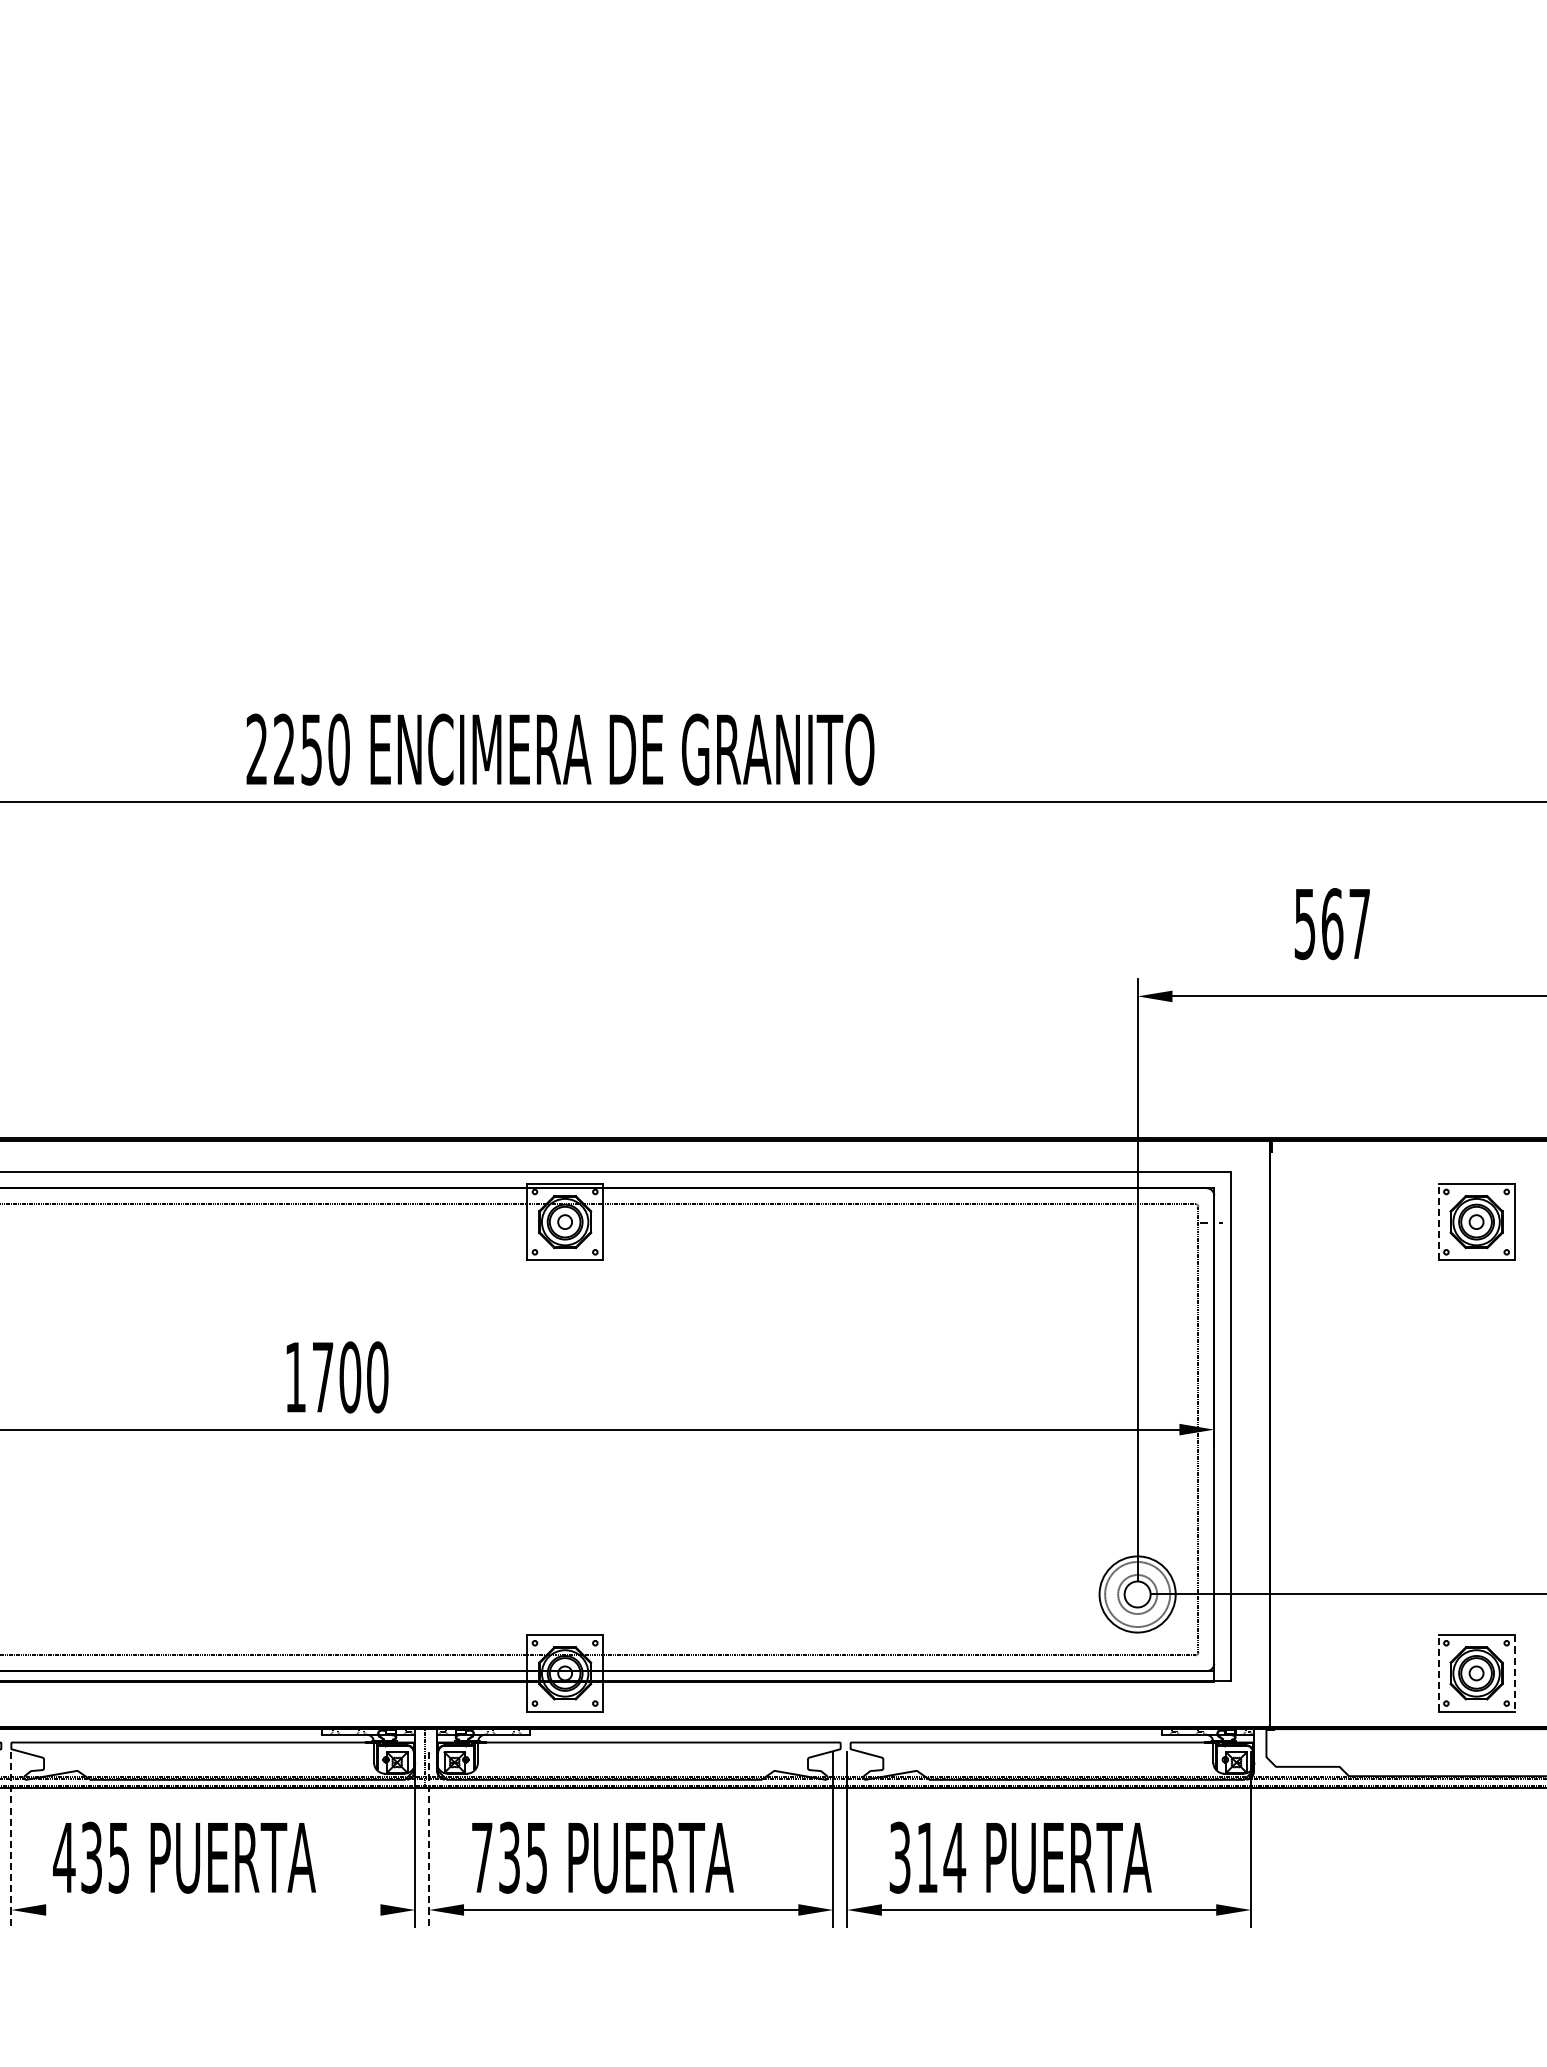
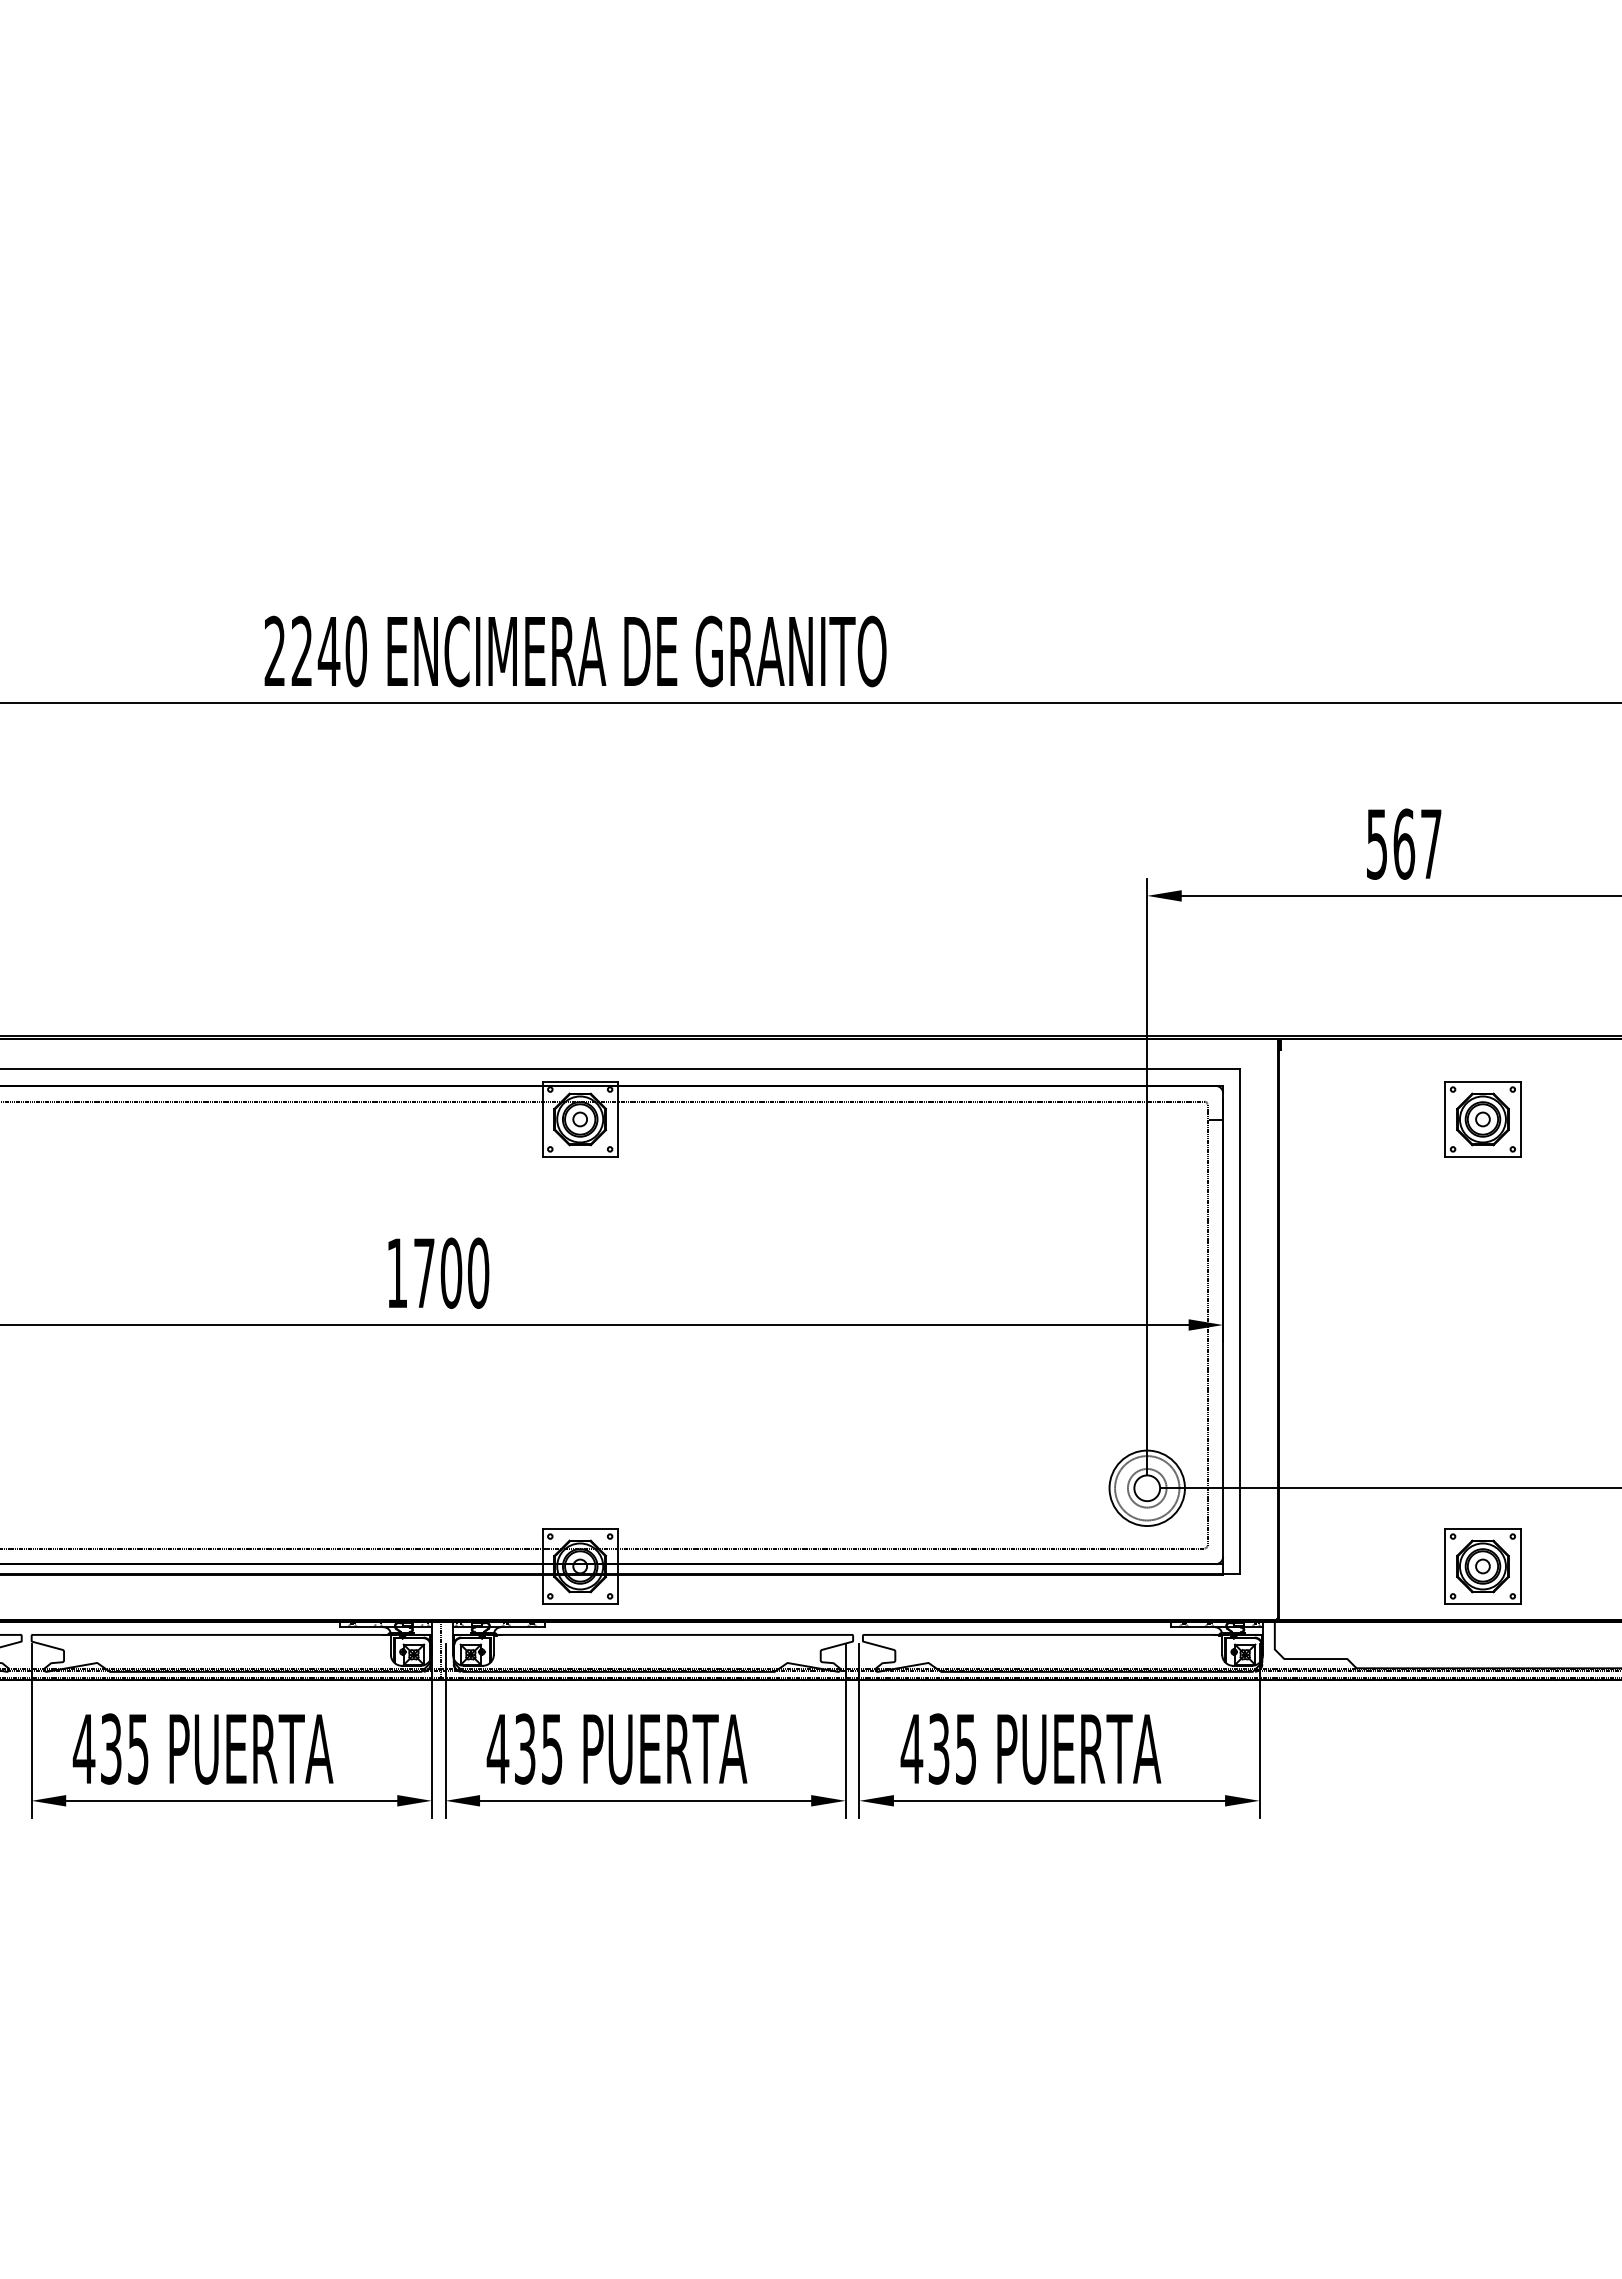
text: (311, 750) -> (328, 652), 2250 -> 2240
text: (1332, 923) -> (1404, 843), moved
line: (1438, 1222) -> (1445, 1119), dashed -> solid
text: (337, 1376) -> (438, 1272), moved
line: (1438, 1673) -> (1445, 1566), dashed -> solid
line: (1514, 1673) -> (1520, 1566), dashed -> solid
line: (11, 1840) -> (31, 1731), dashed -> solid
line: (429, 1840) -> (445, 1731), dashed -> solid
text: (481, 1857) -> (497, 1748), 735 -> 435
text: (926, 1857) -> (938, 1748), 314 -> 435
line: (213, 1909) -> (231, 1800), added

